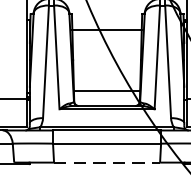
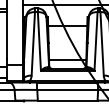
line: (106, 162) -> (67, 100), dashed -> solid

